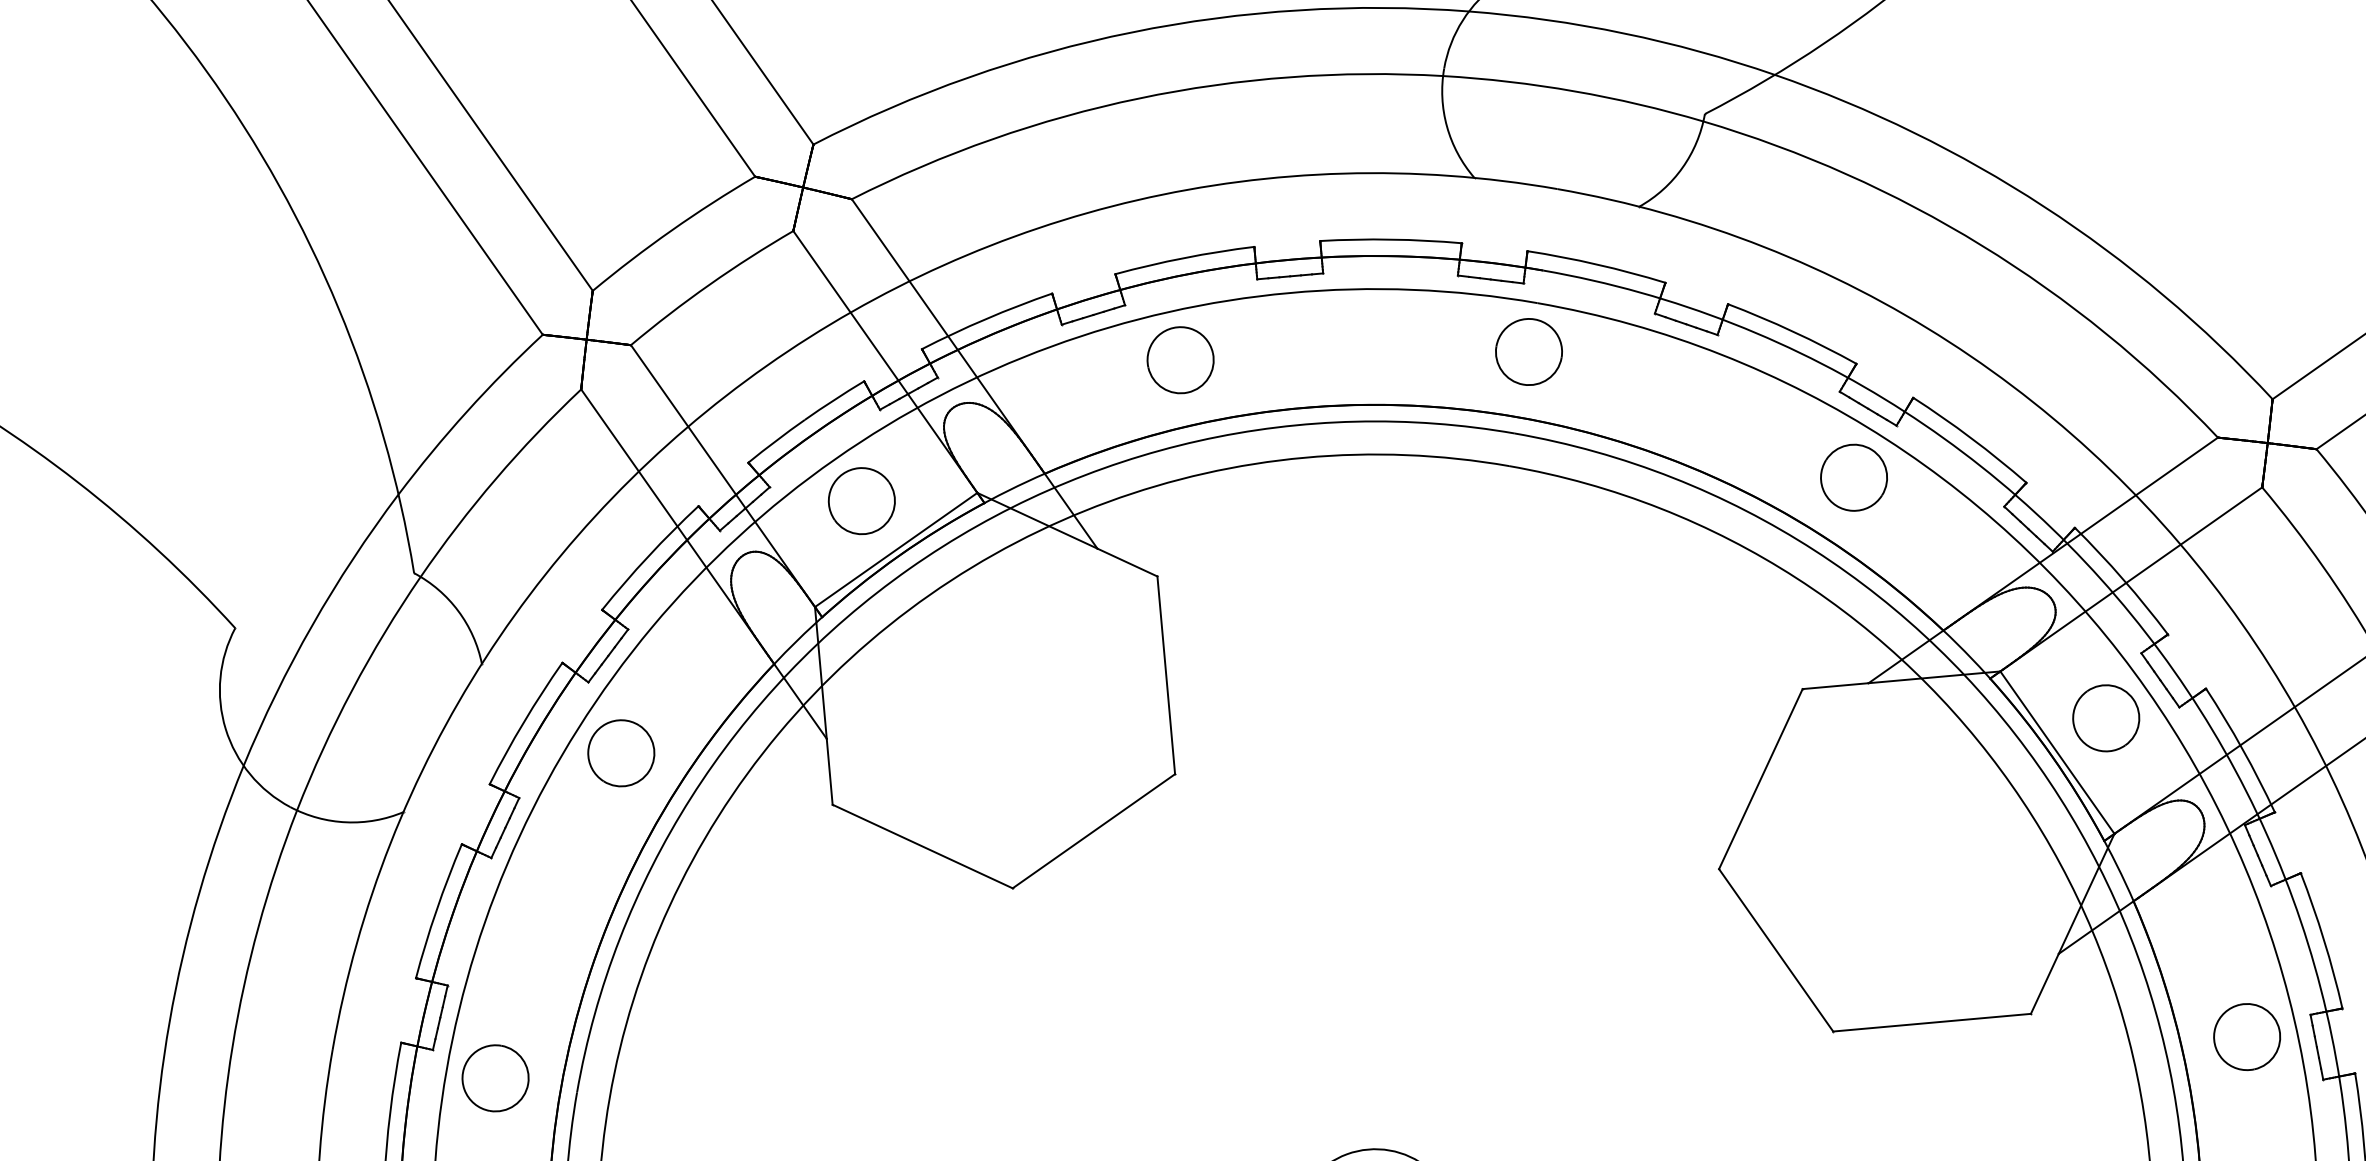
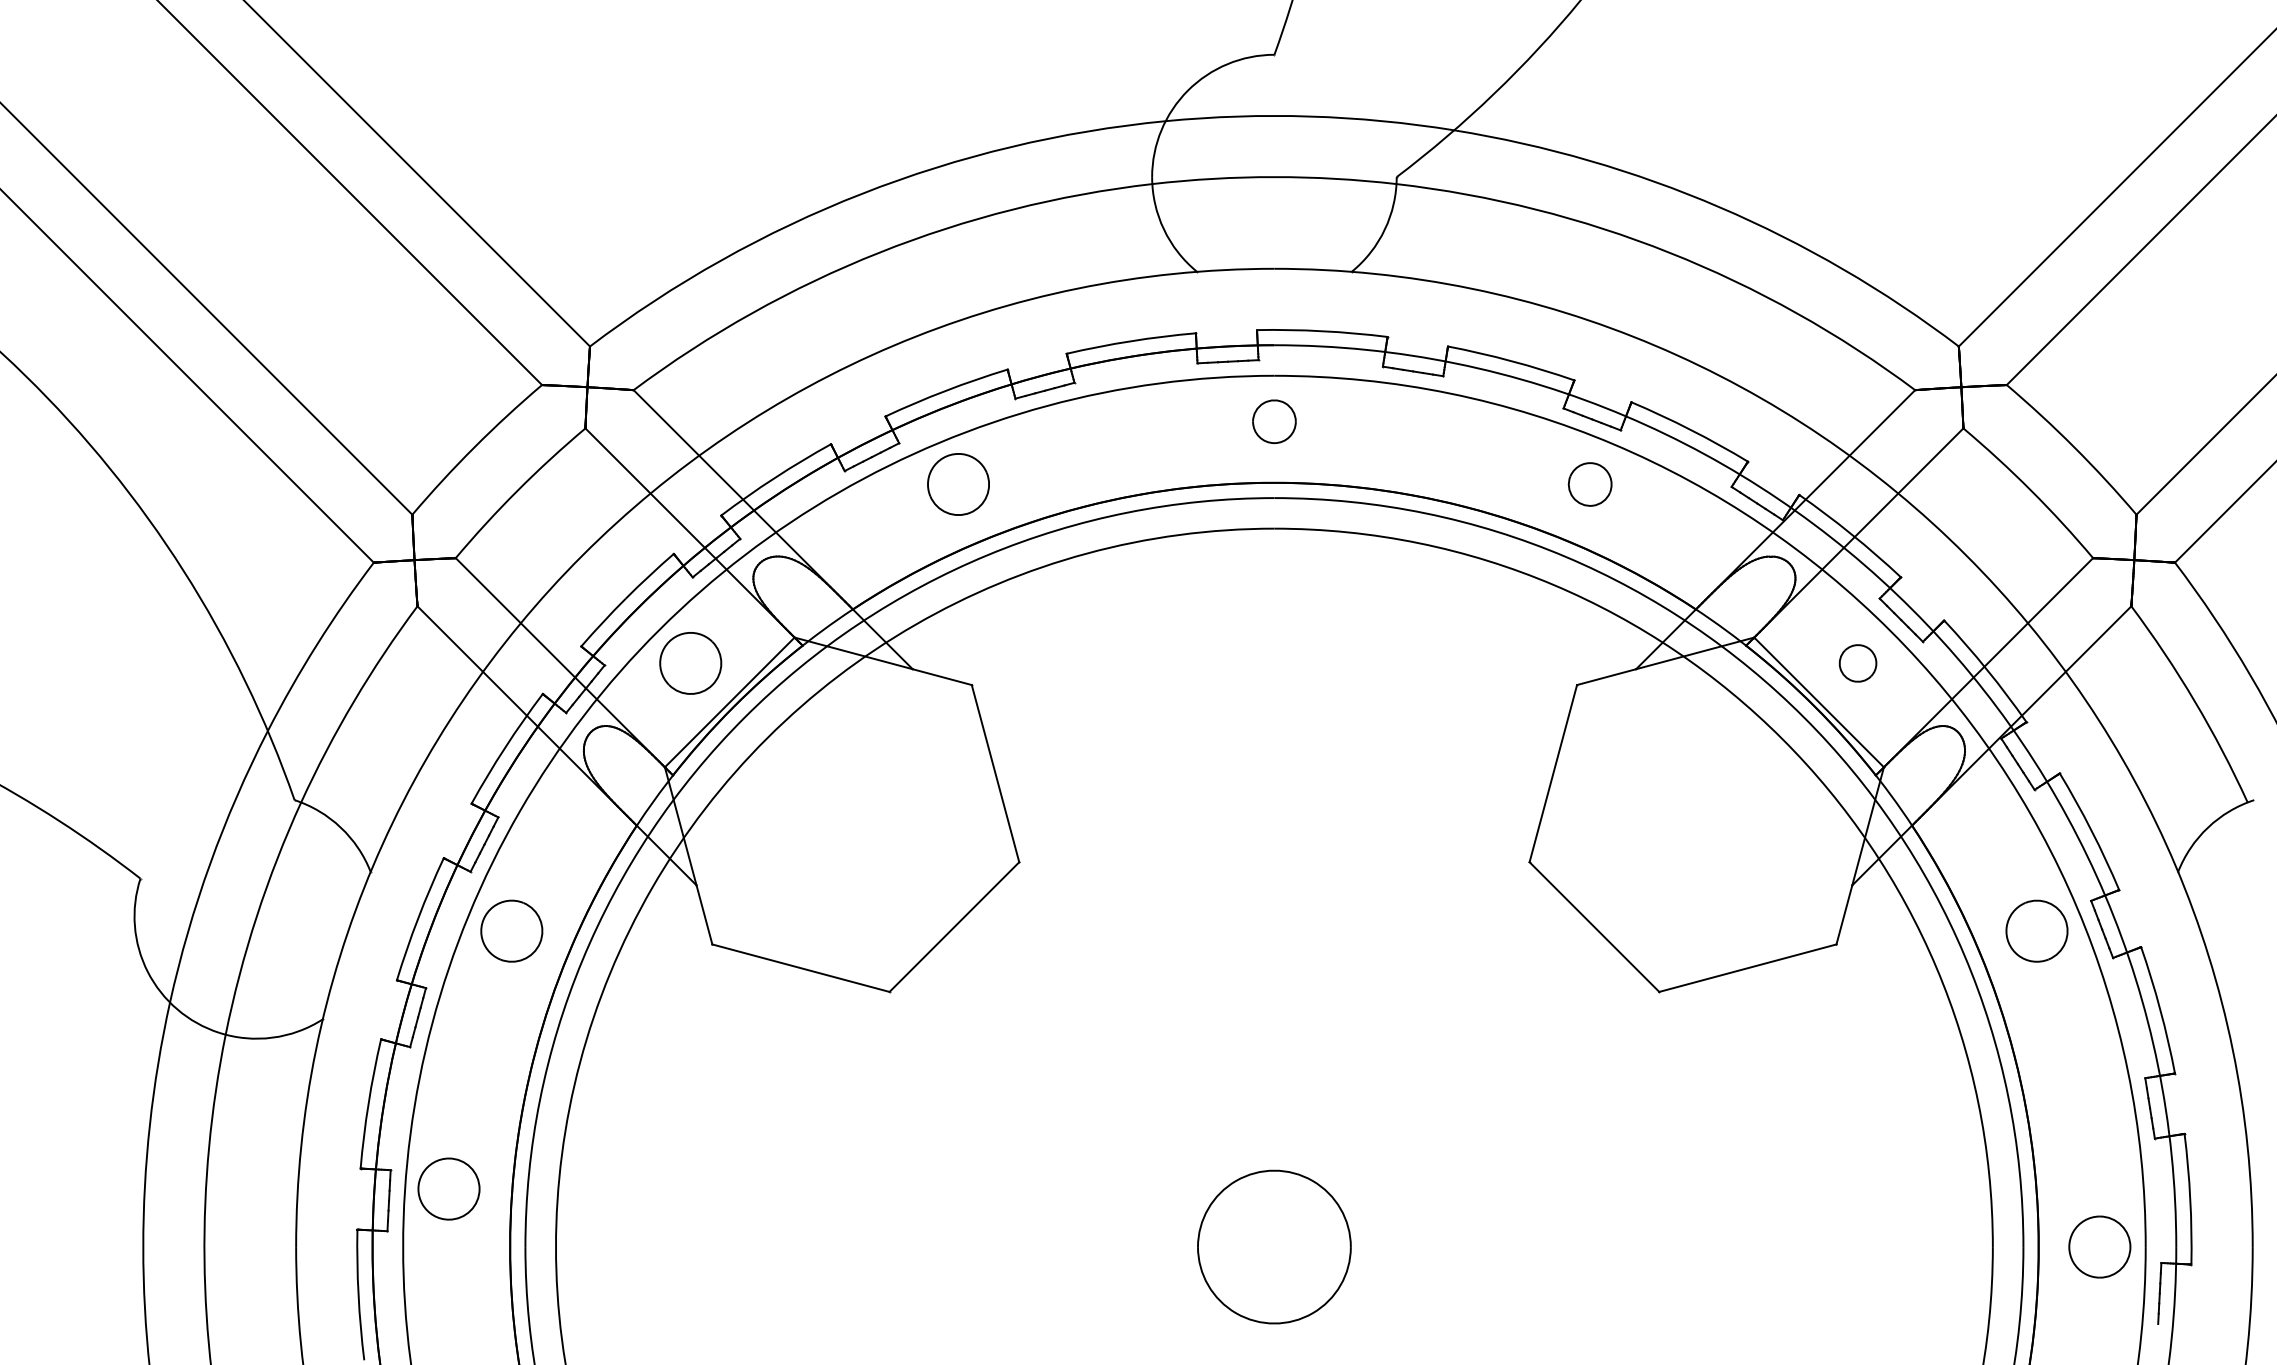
part: (1529, 351) -> (1274, 421), size x0.7
part: (1853, 477) -> (1589, 484), size x0.7
part: (2105, 718) -> (1857, 663), size x0.6
part: (495, 1077) -> (448, 1188), moved

